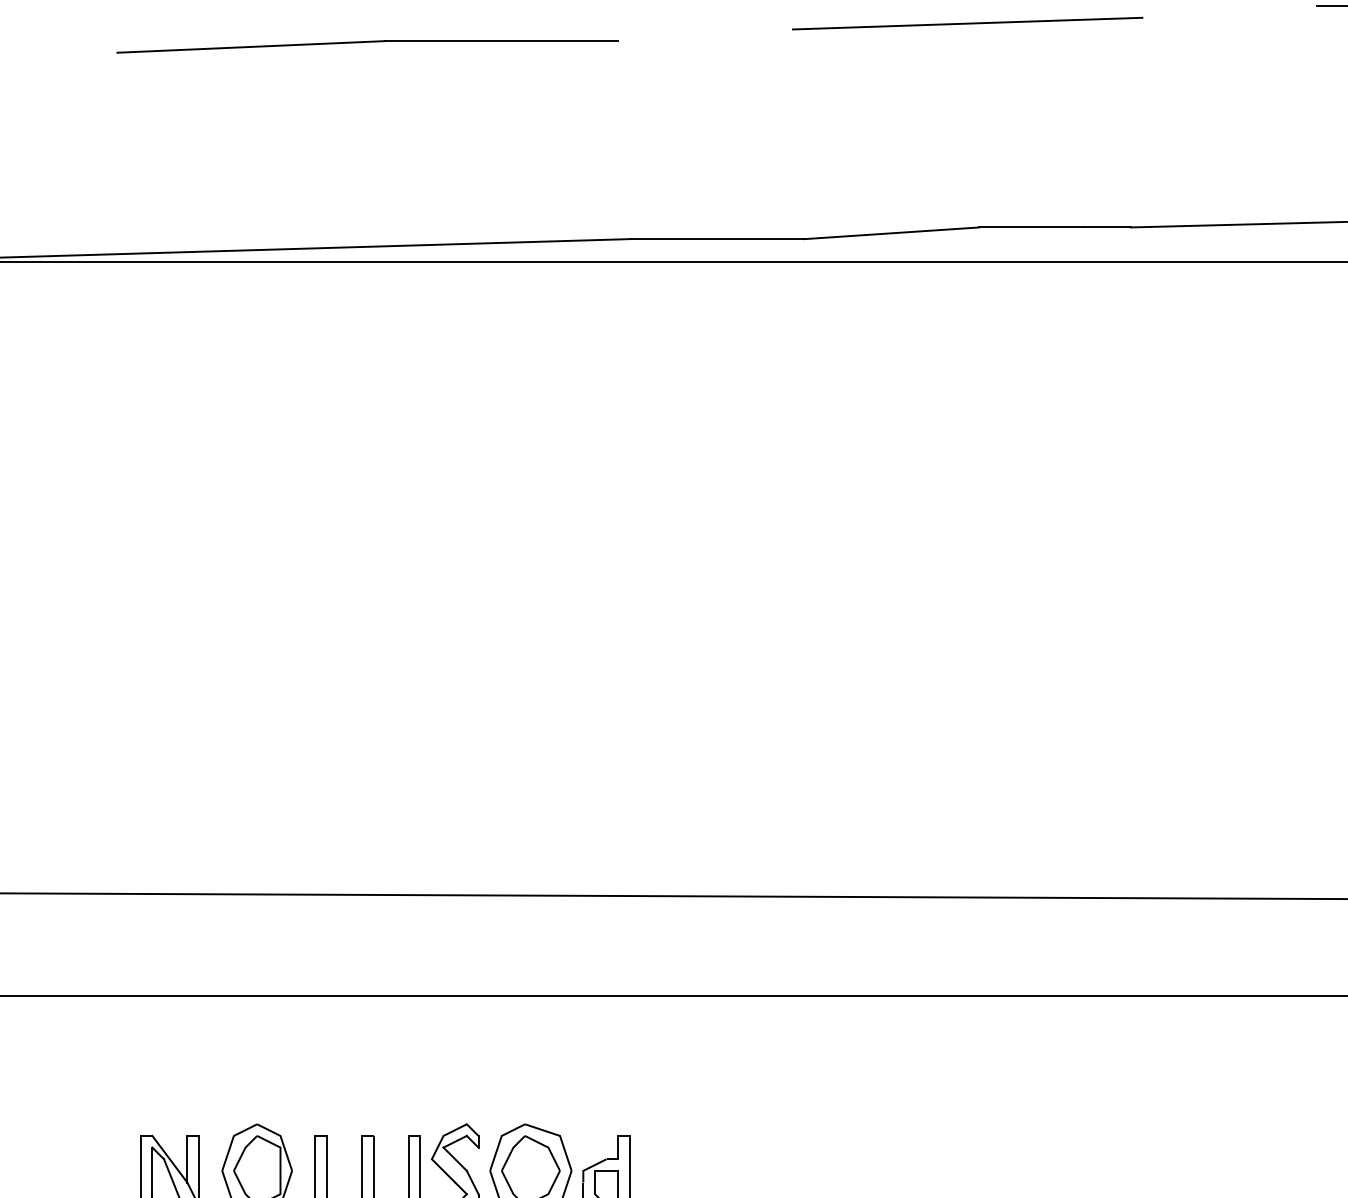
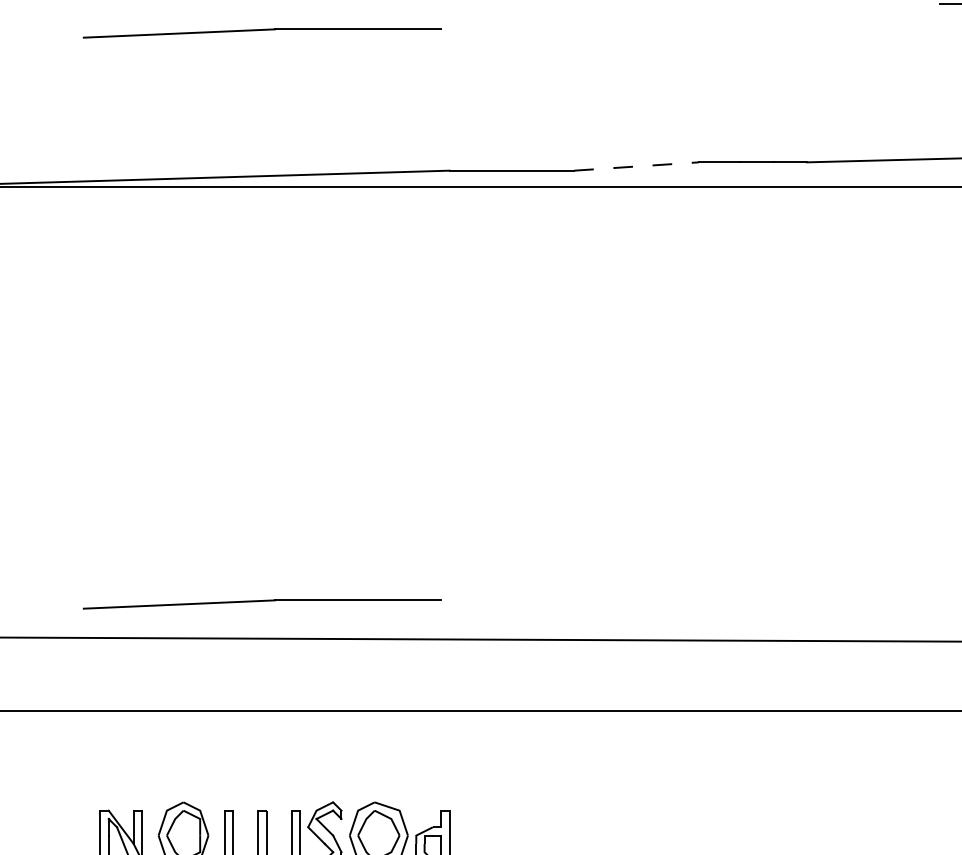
line: (967, 23) -> (690, 16), removed
line: (893, 233) -> (637, 166), solid -> dashed
part: (366, 847) -> (261, 604), added

